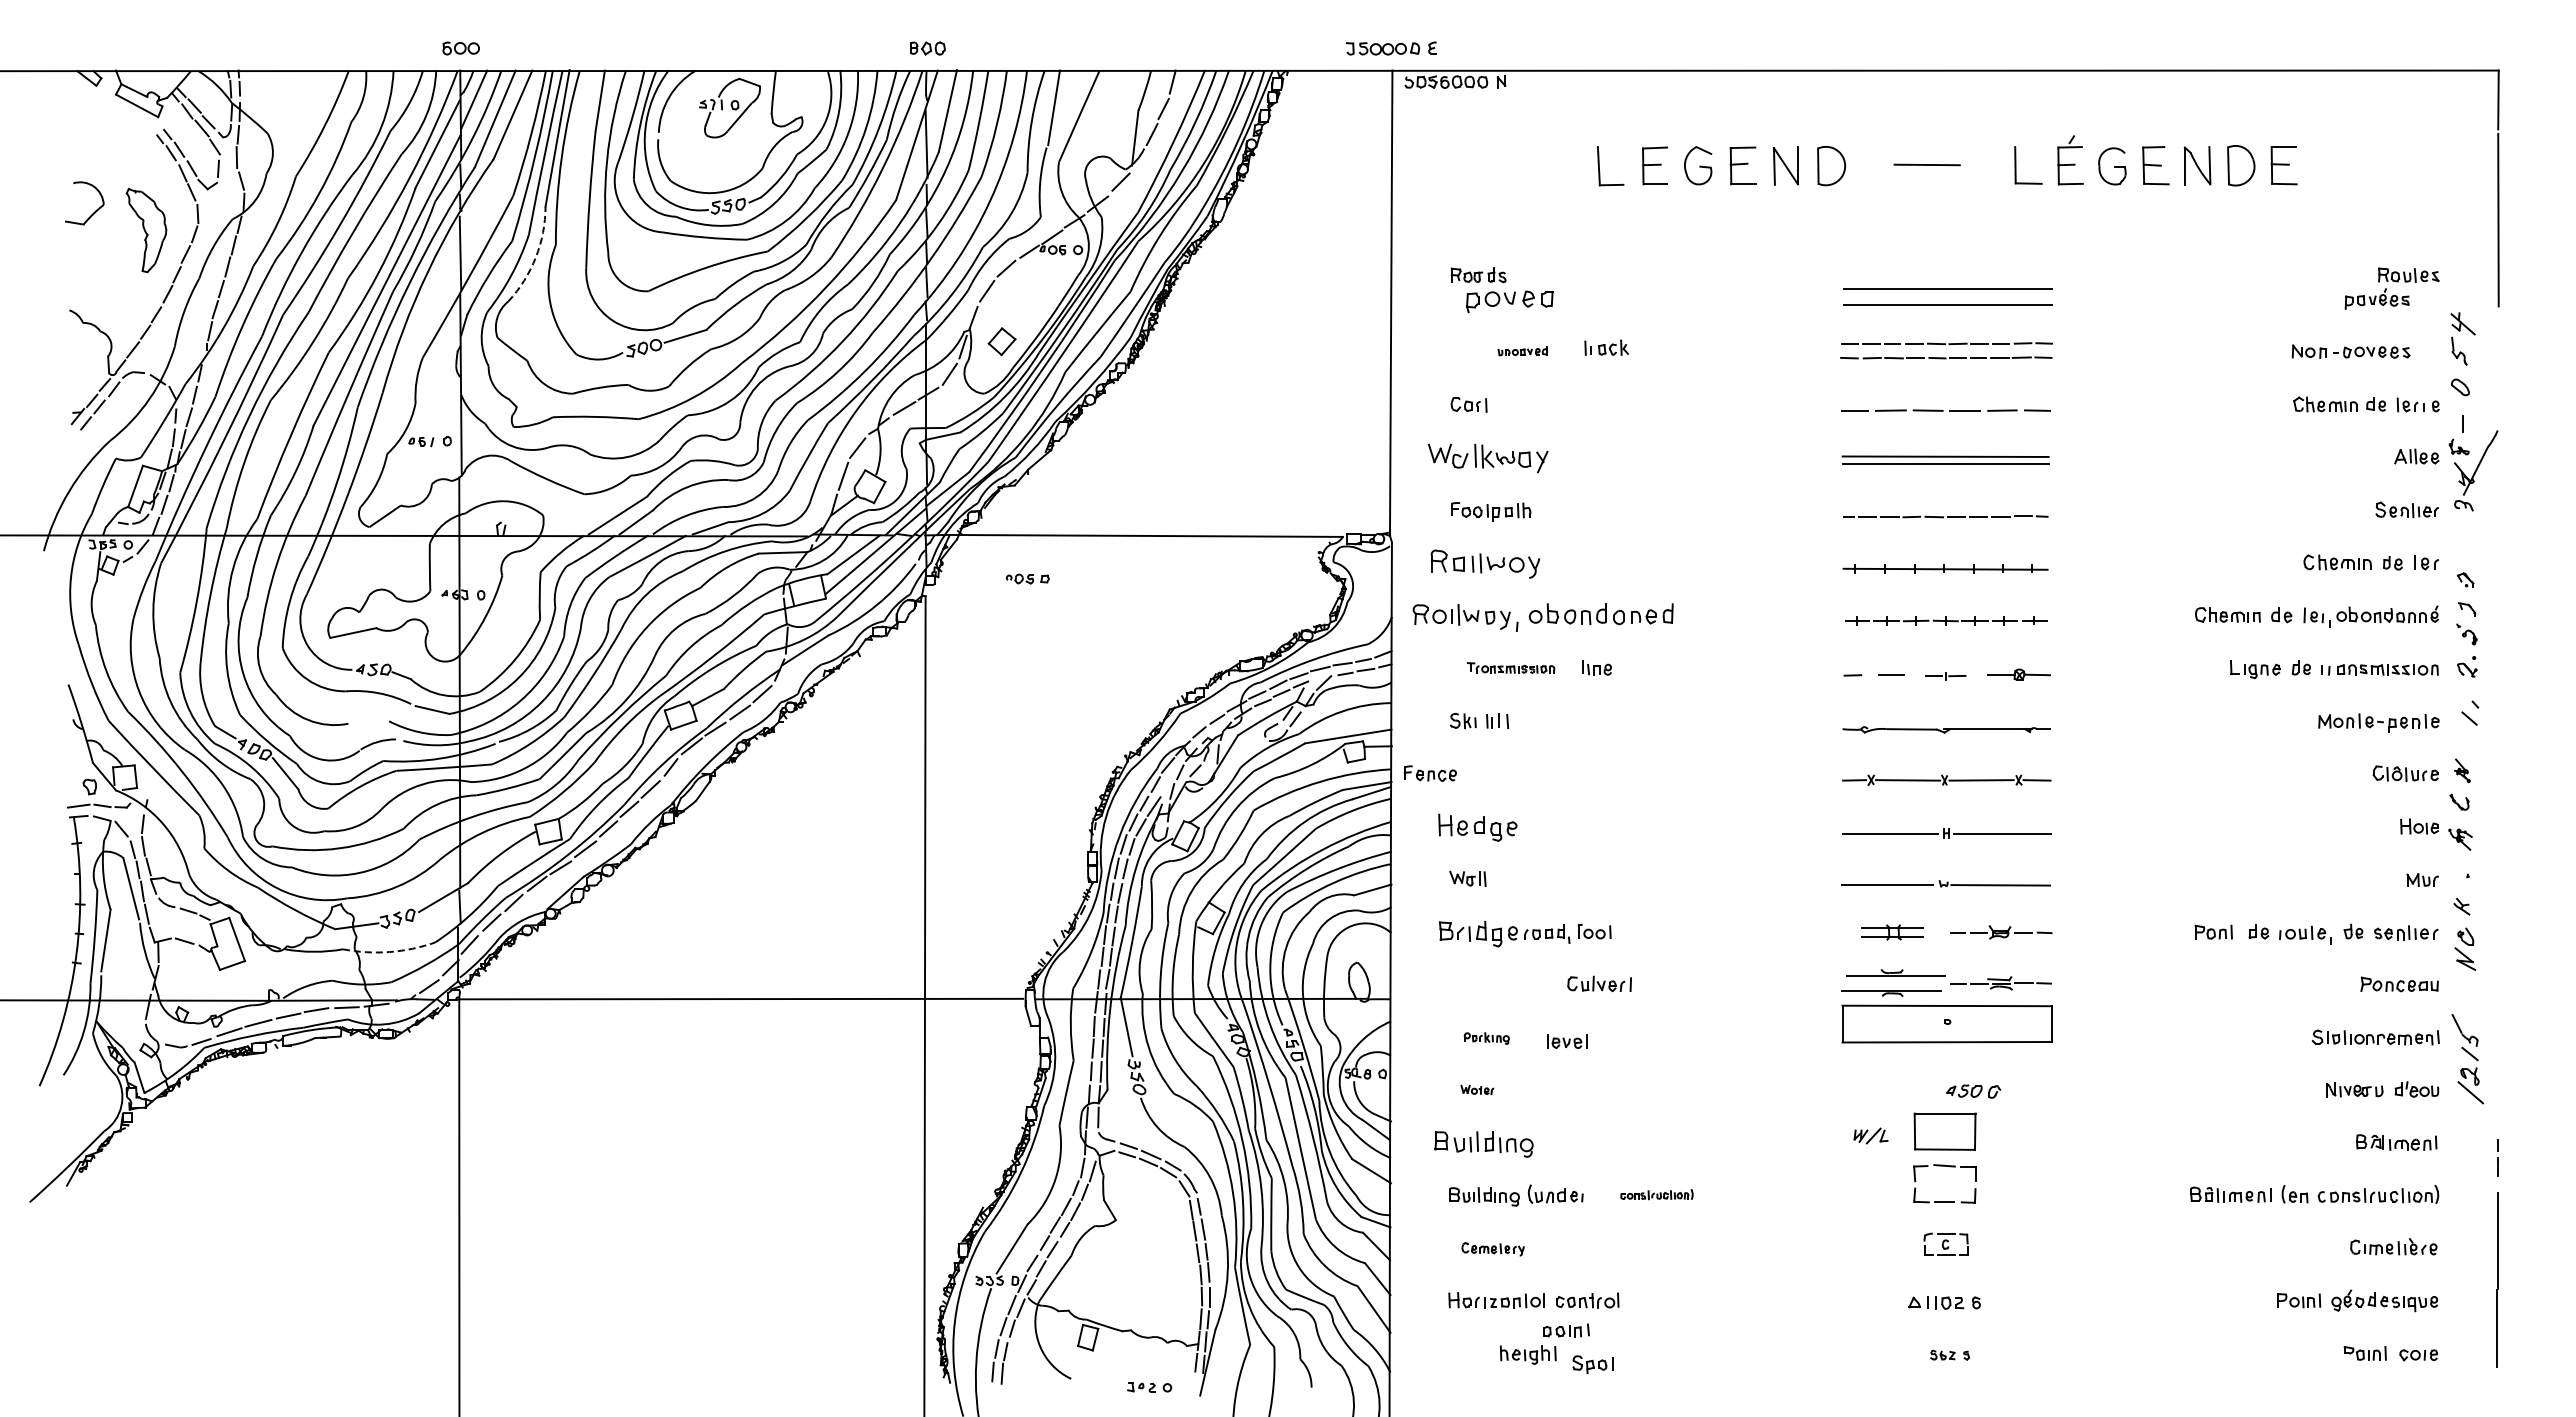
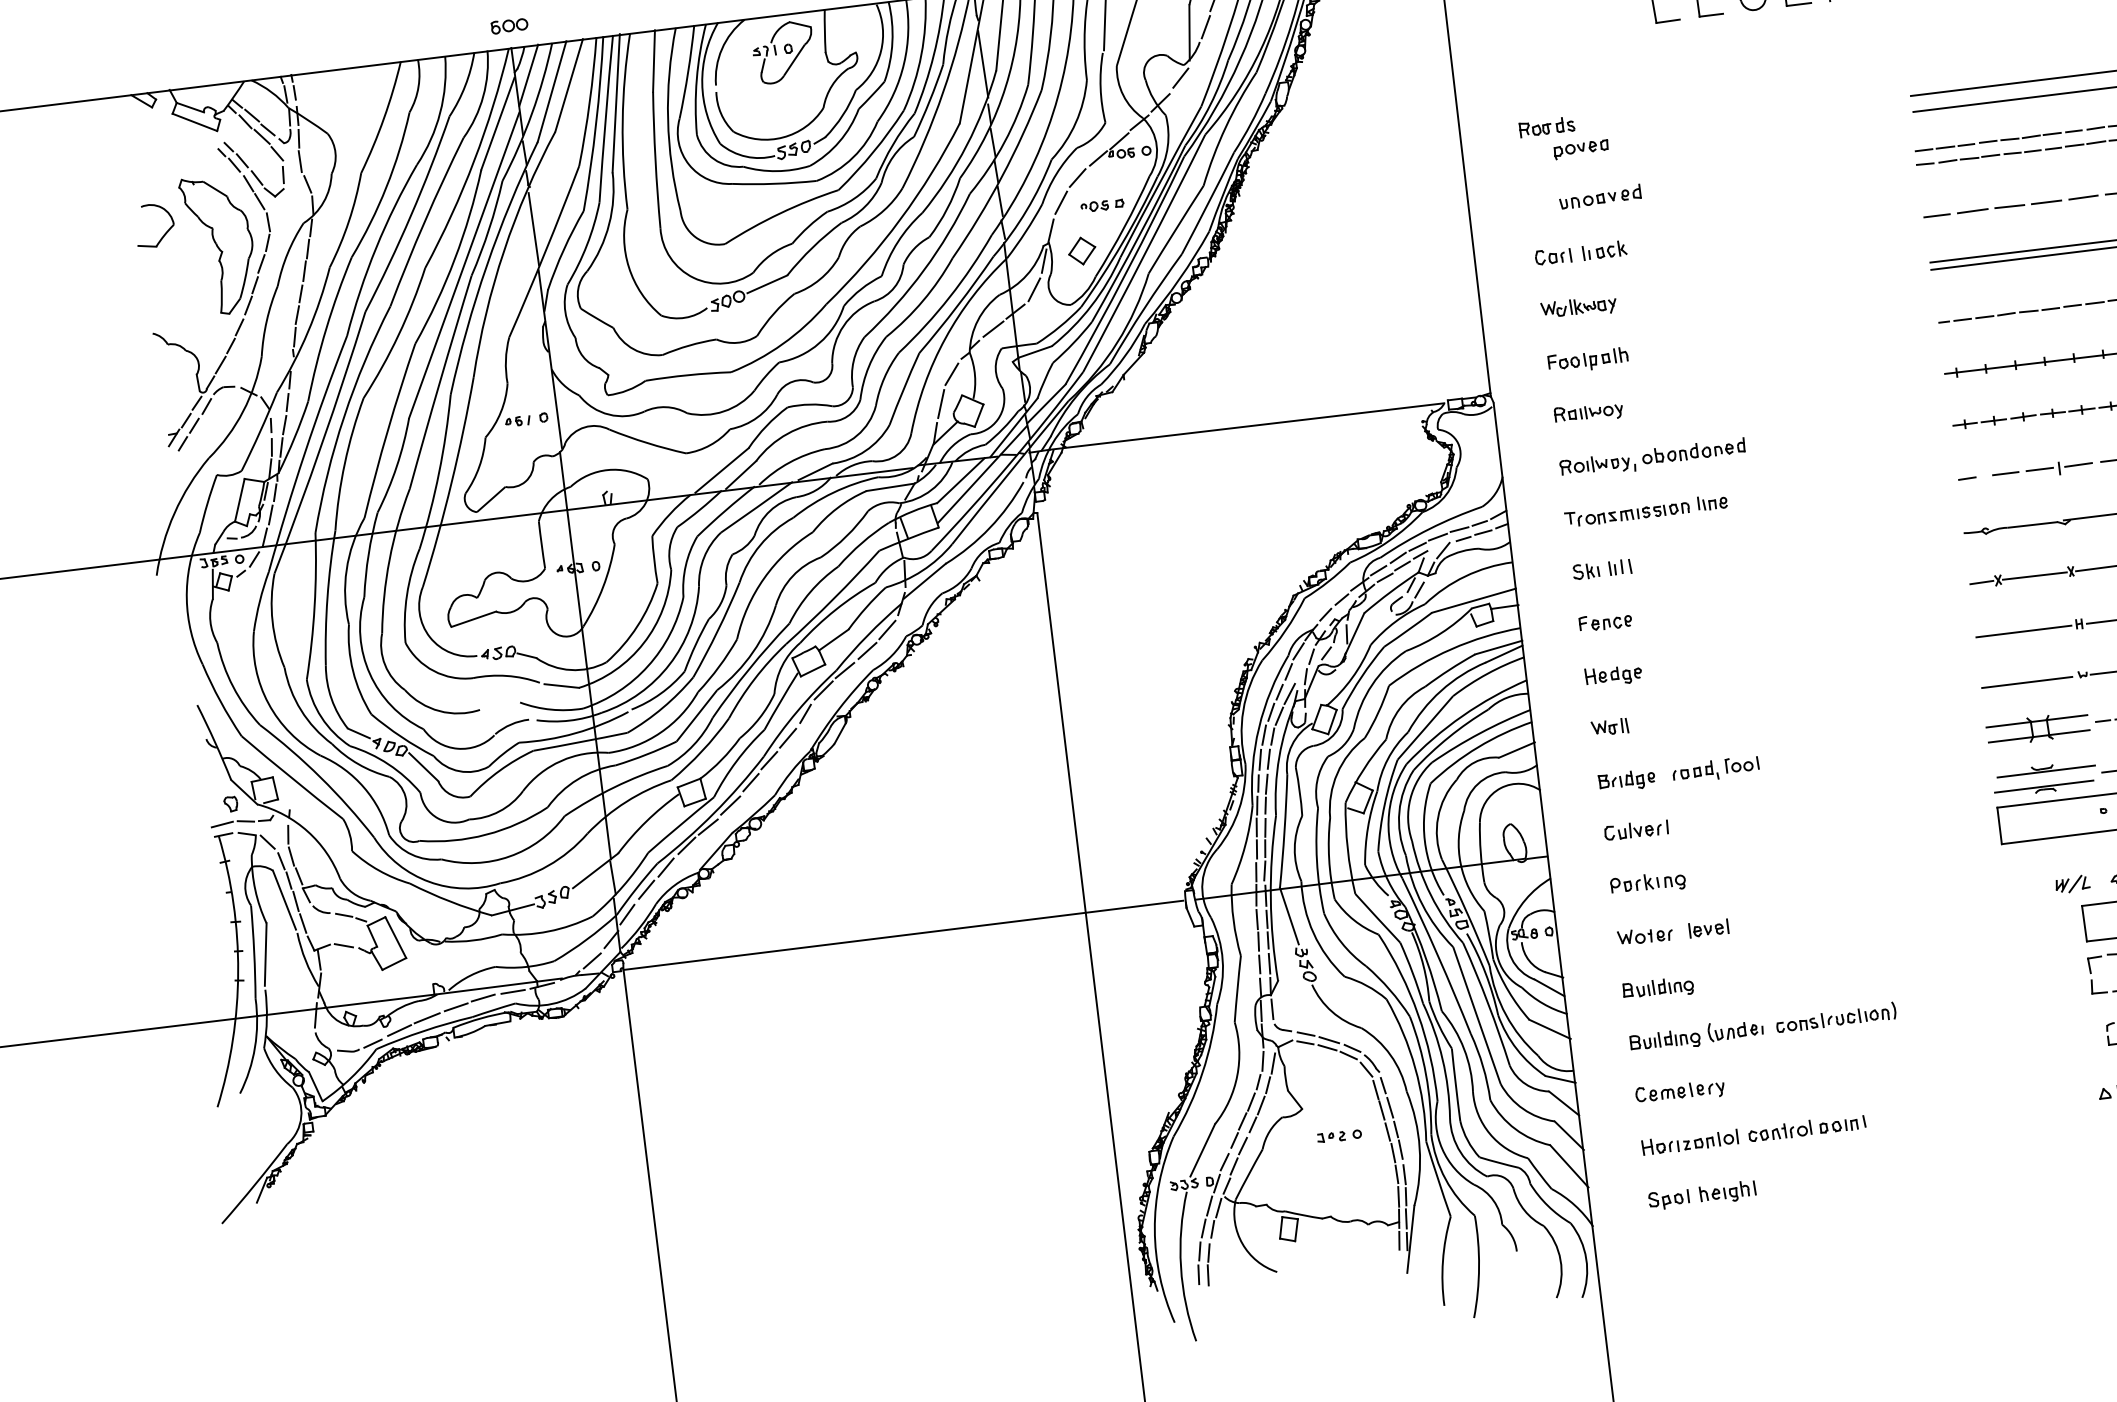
part: (146, 230) -> (219, 244), size x1.67
arc: (535, 257) -> (608, 224), dashed -> solid
part: (1509, 301) -> (1580, 149), size x0.62
part: (1606, 347) -> (1604, 250), moved
part: (1522, 350) -> (1599, 196), size x1.67
part: (1488, 458) -> (1579, 307), size x0.62
part: (1484, 563) -> (1588, 412), size x0.62
part: (1027, 578) -> (1102, 205), moved
part: (1542, 617) -> (1652, 458), size x0.71
part: (1510, 667) -> (1626, 512), size x1.43
part: (1945, 676) -> (2059, 468), size x1.67
part: (1429, 773) -> (1604, 621), moved
part: (1477, 827) -> (1613, 675), size x0.71
part: (1892, 932) -> (2037, 728), size x1.67
part: (1477, 933) -> (1626, 780), size x0.71
arc: (389, 952) -> (548, 931), dashed -> solid
part: (1599, 983) -> (1636, 829), moved
part: (1486, 1038) -> (1647, 883), size x1.67
part: (1567, 1041) -> (1708, 928), moved
part: (1477, 1089) -> (1645, 935), size x1.67
part: (1870, 1135) -> (2072, 883), moved
part: (1483, 1143) -> (1657, 988), size x0.71
part: (1656, 1194) -> (1835, 1017), size x1.67
part: (1492, 1249) -> (1679, 1092), size x1.43
part: (1566, 1330) -> (1842, 1124), moved
part: (1592, 1364) -> (1668, 1199), moved
part: (1149, 1387) -> (1339, 1136), moved

